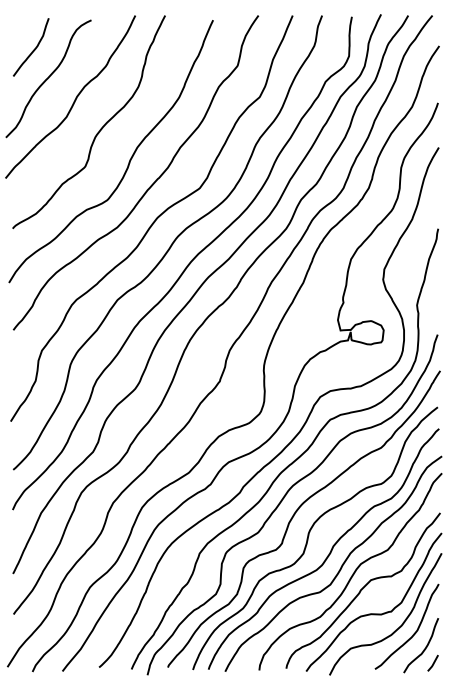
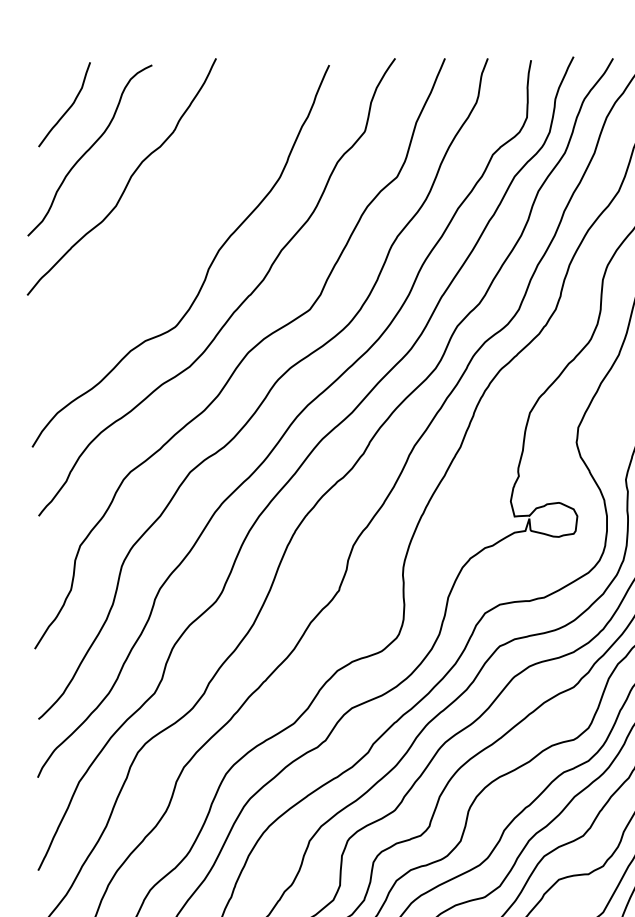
curve: (99, 129) -> (163, 224), removed

